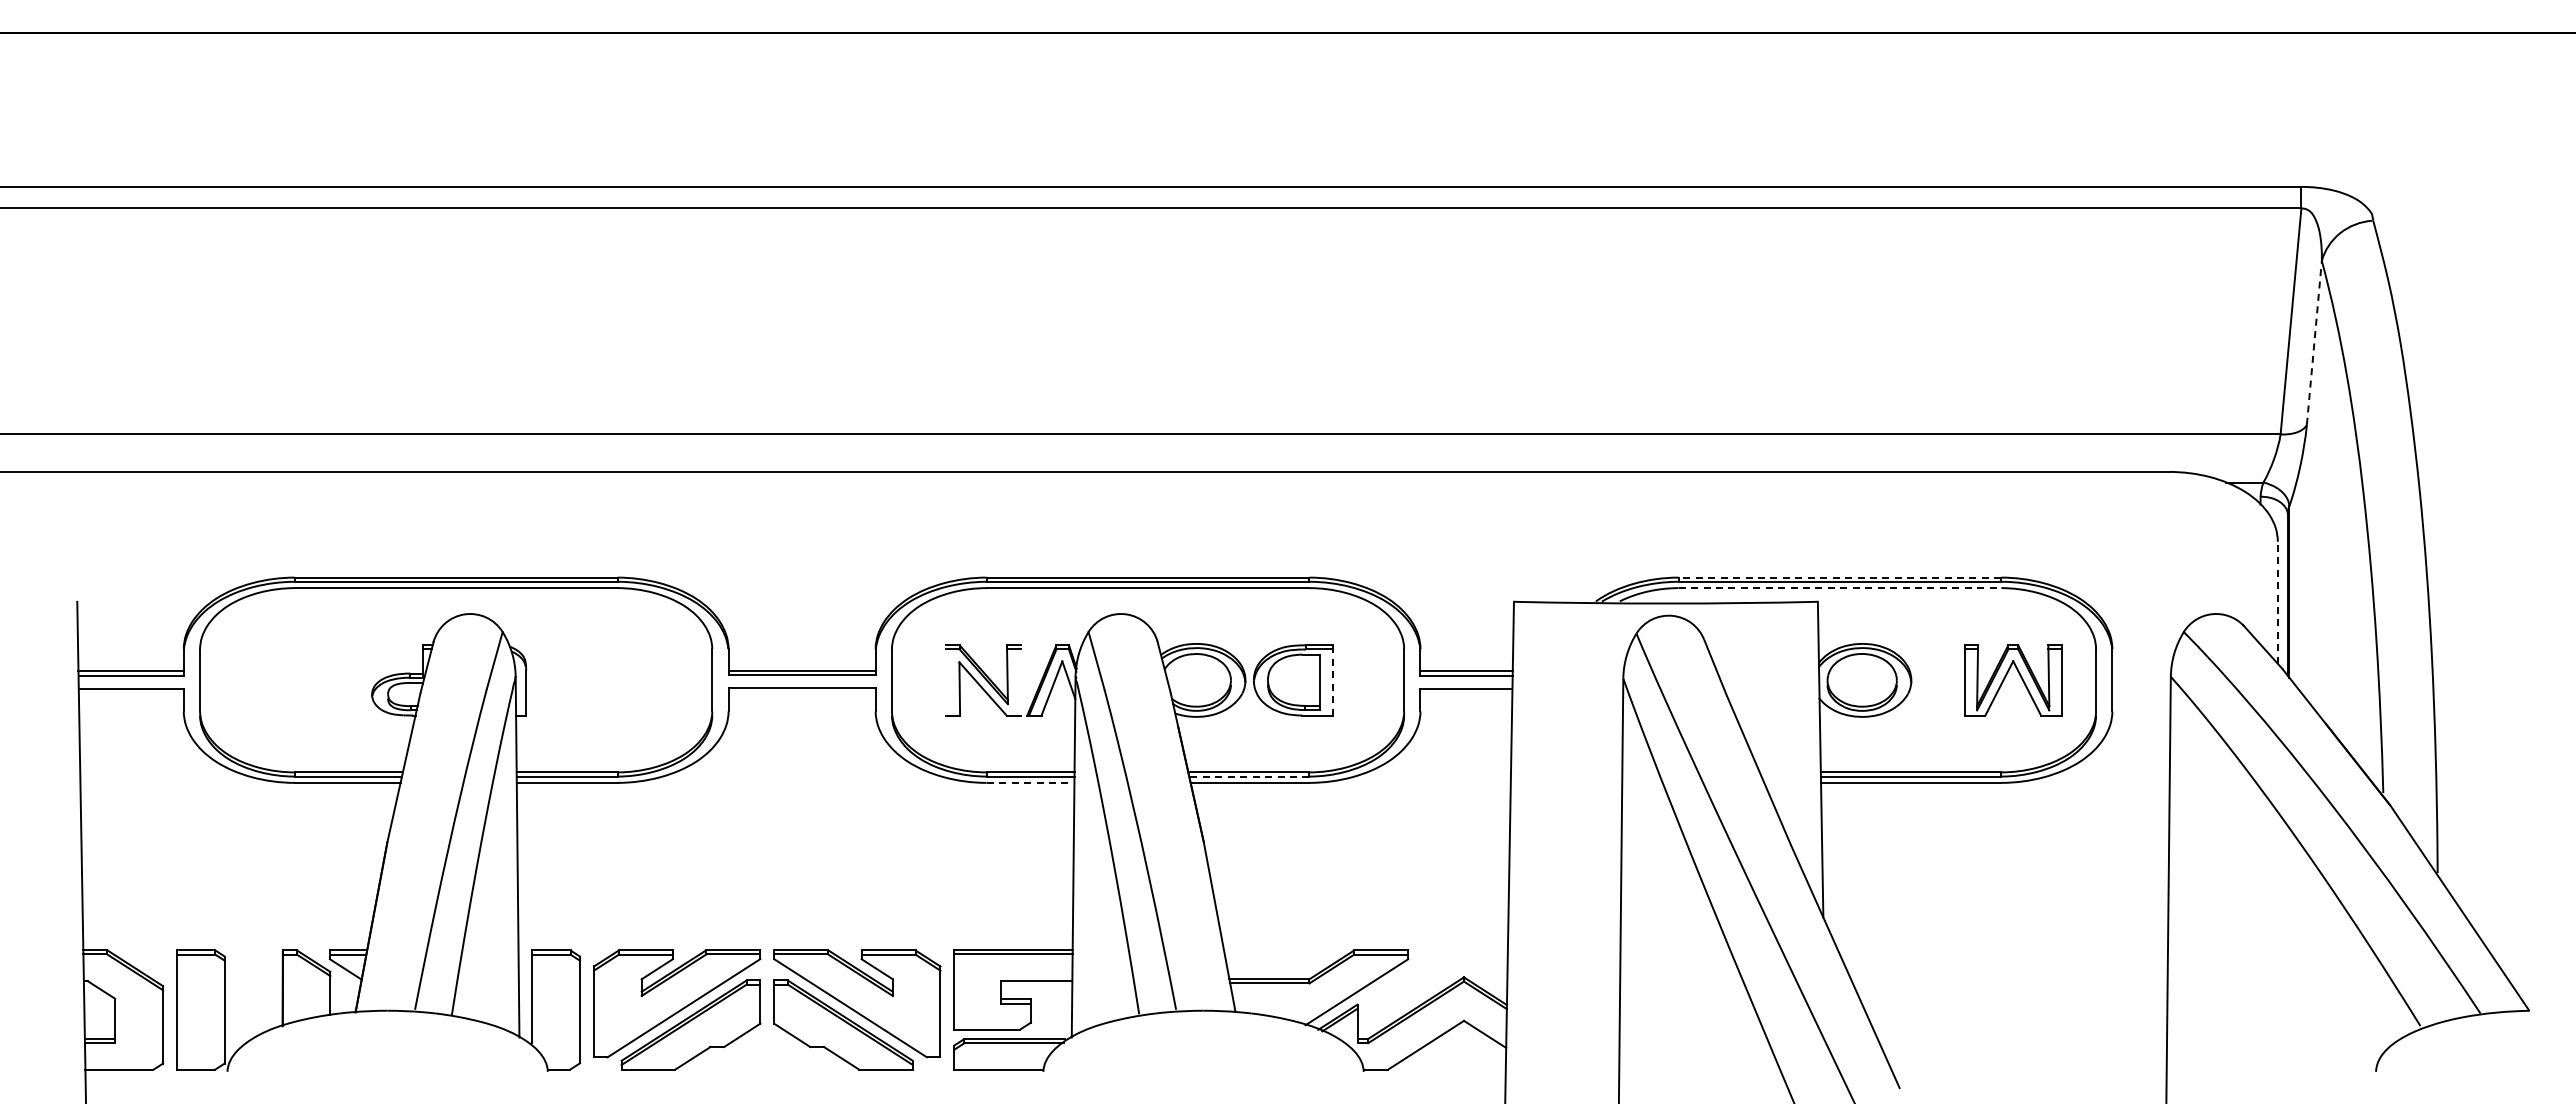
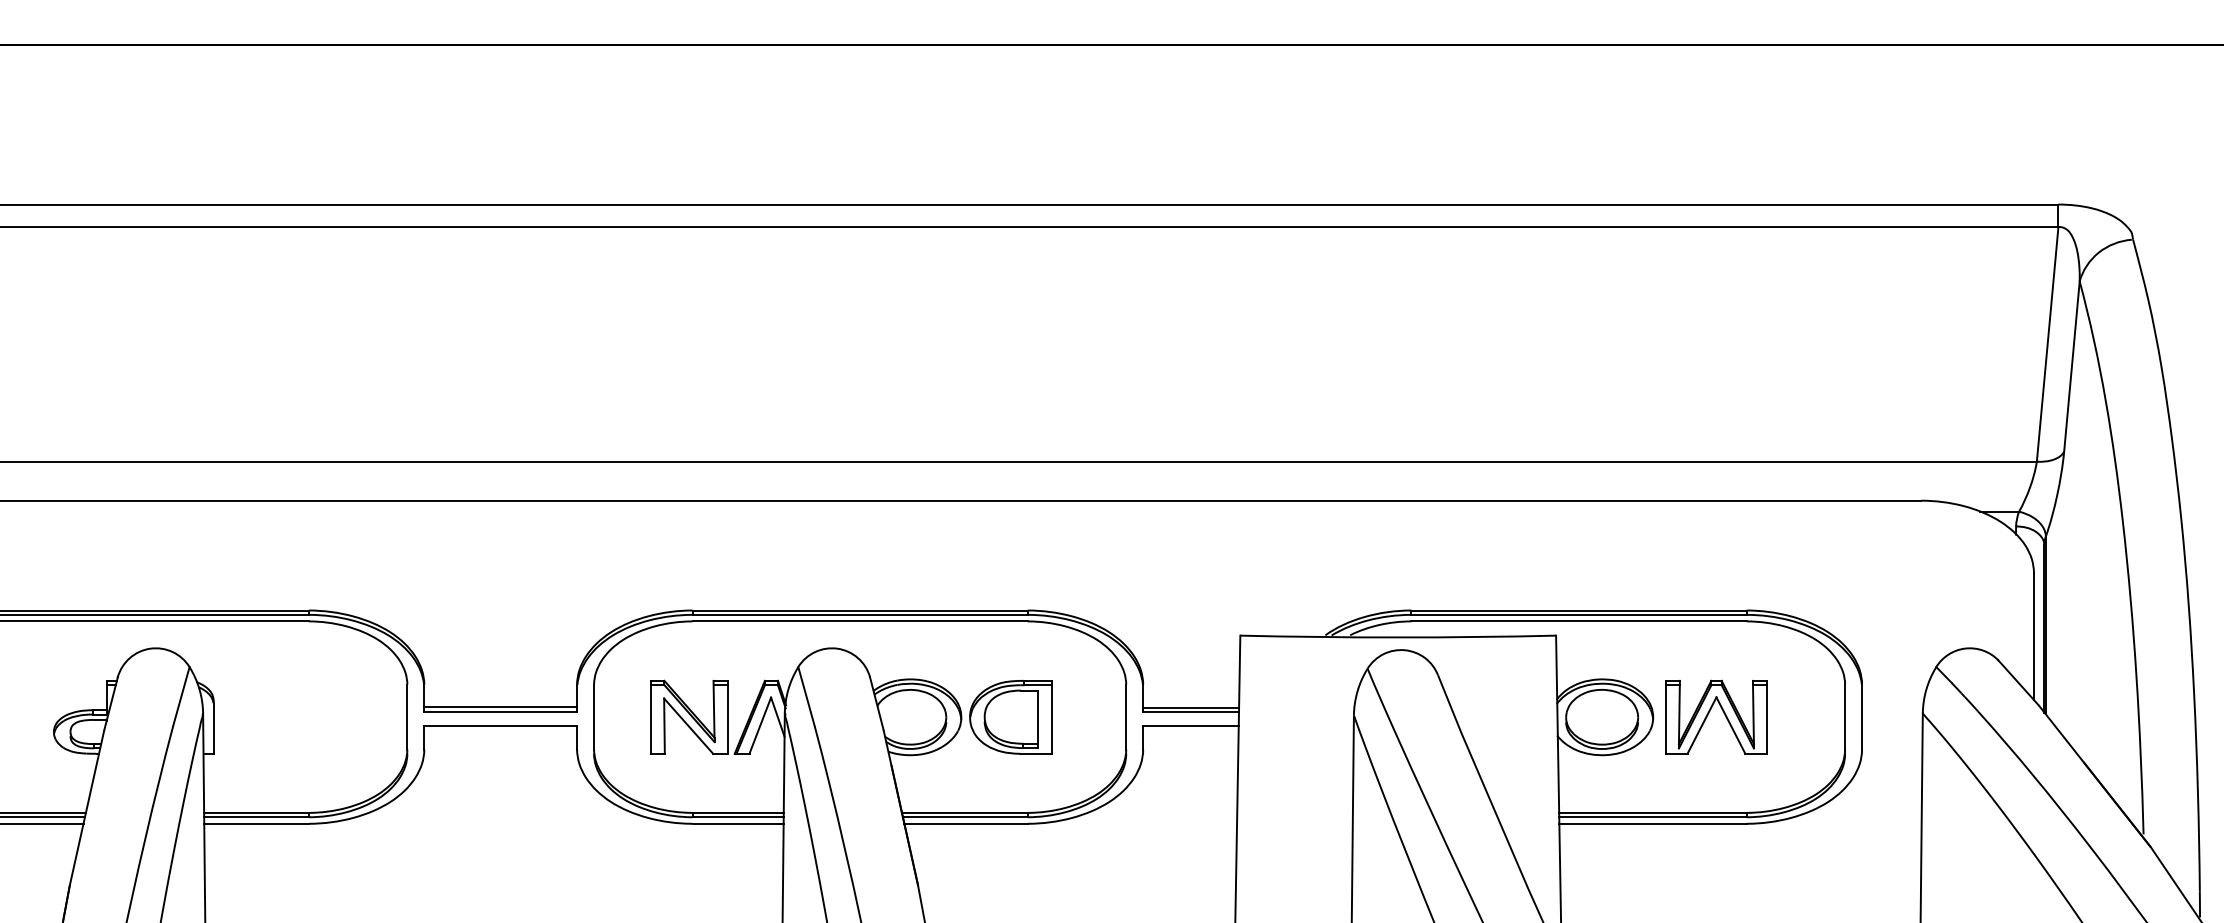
line: (2314, 342) -> (2072, 366), dashed -> solid
line: (1839, 577) -> (1578, 610), dashed -> solid
line: (1840, 588) -> (1579, 621), dashed -> solid
line: (2277, 602) -> (2033, 636), dashed -> solid
part: (2020, 677) -> (1724, 714), moved
line: (1333, 679) -> (1052, 716), dashed -> solid
line: (946, 680) -> (650, 717), added
line: (1020, 680) -> (727, 717), added
line: (1248, 776) -> (964, 817), dashed -> solid
line: (1030, 782) -> (737, 823), dashed -> solid

